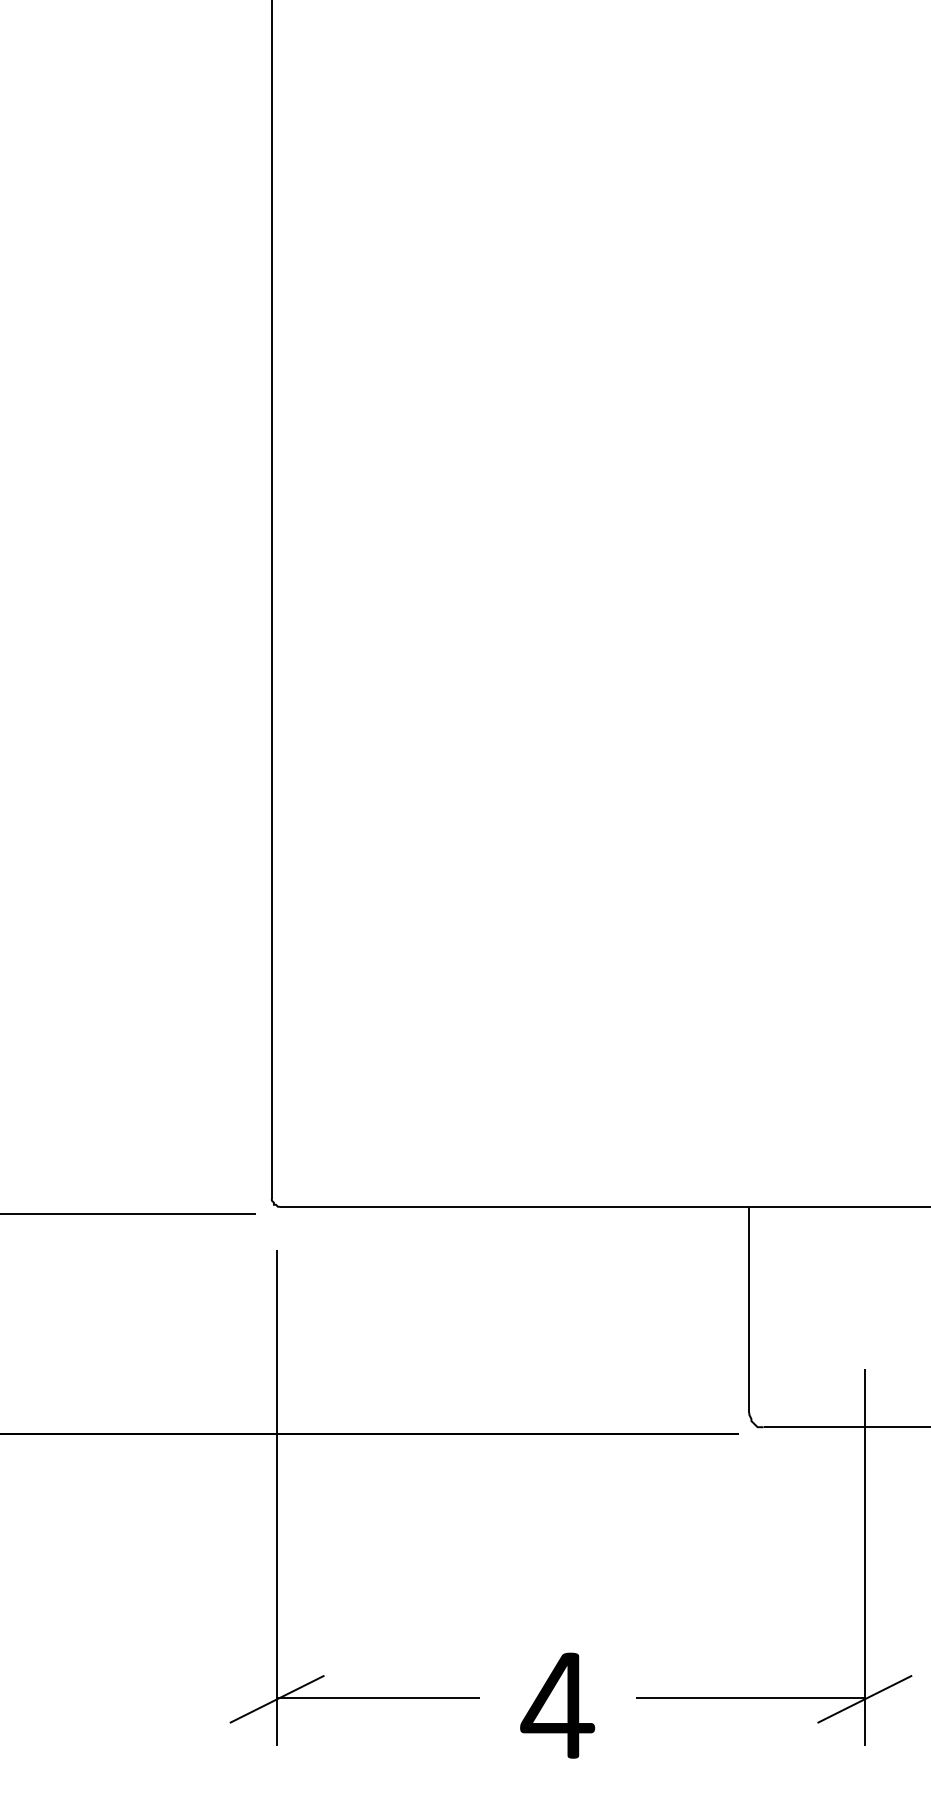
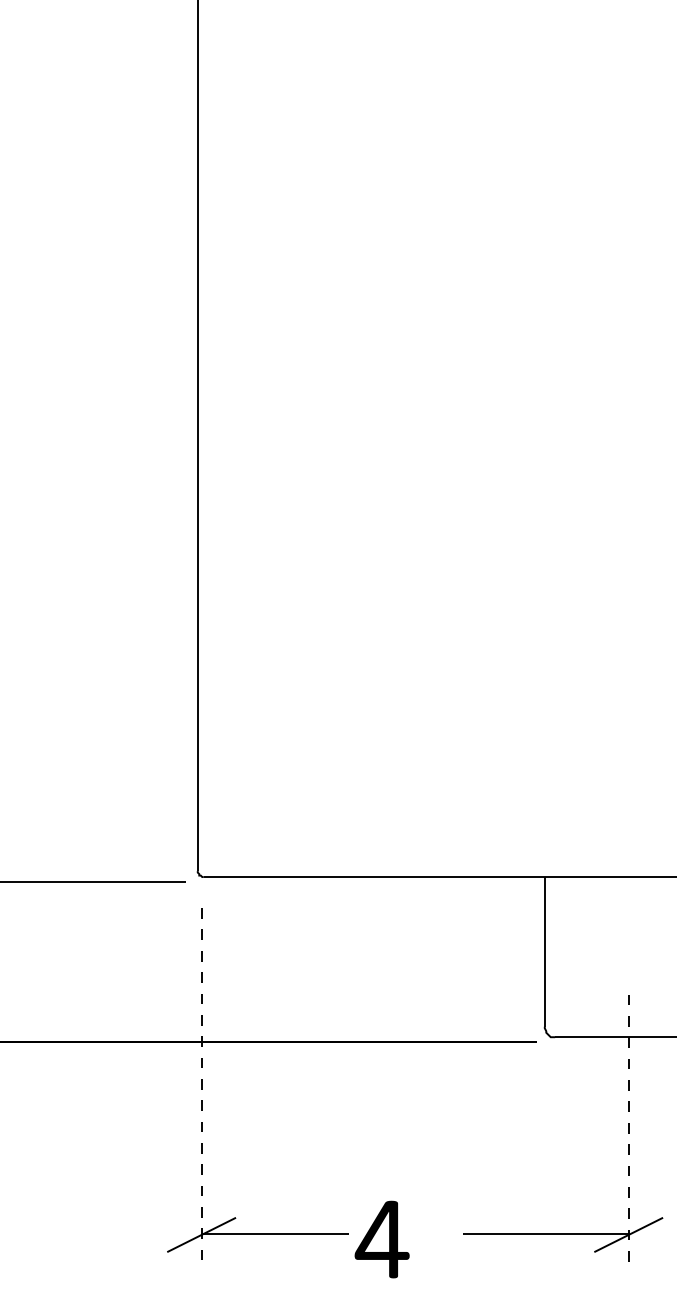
line: (277, 1498) -> (201, 1089), solid -> dashed
line: (864, 1557) -> (628, 1131), solid -> dashed
part: (557, 1705) -> (382, 1239), moved

